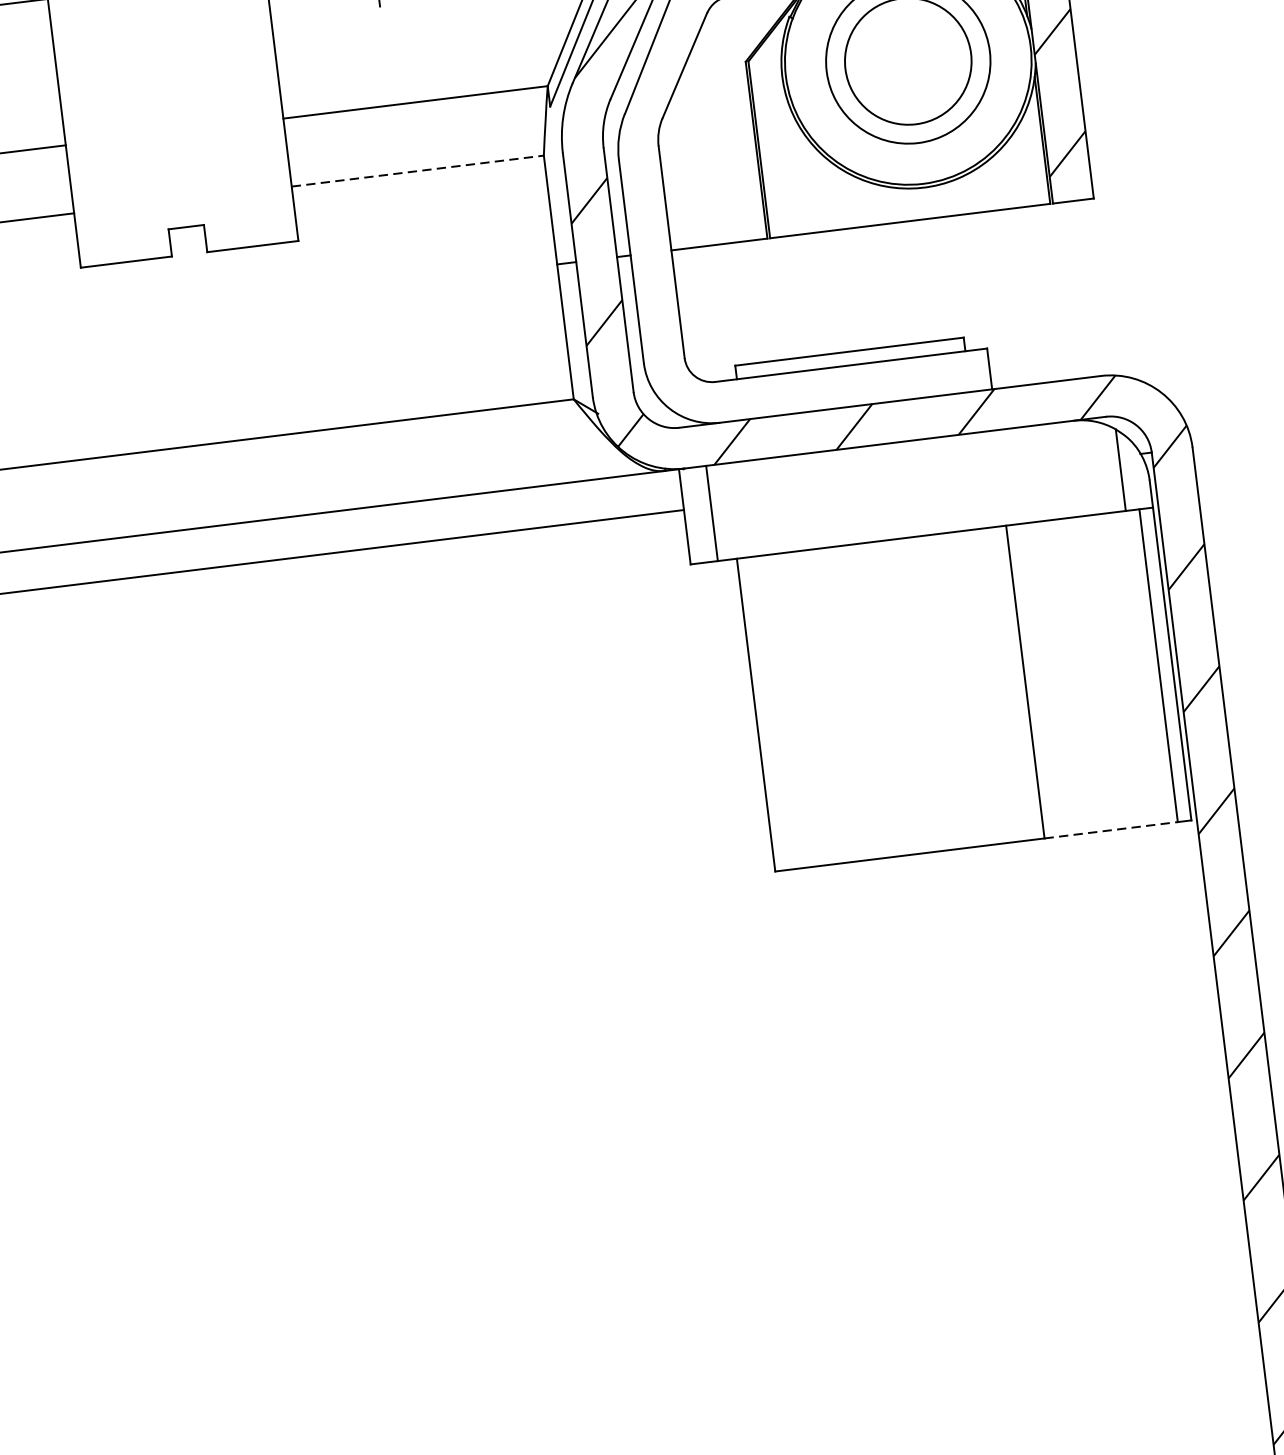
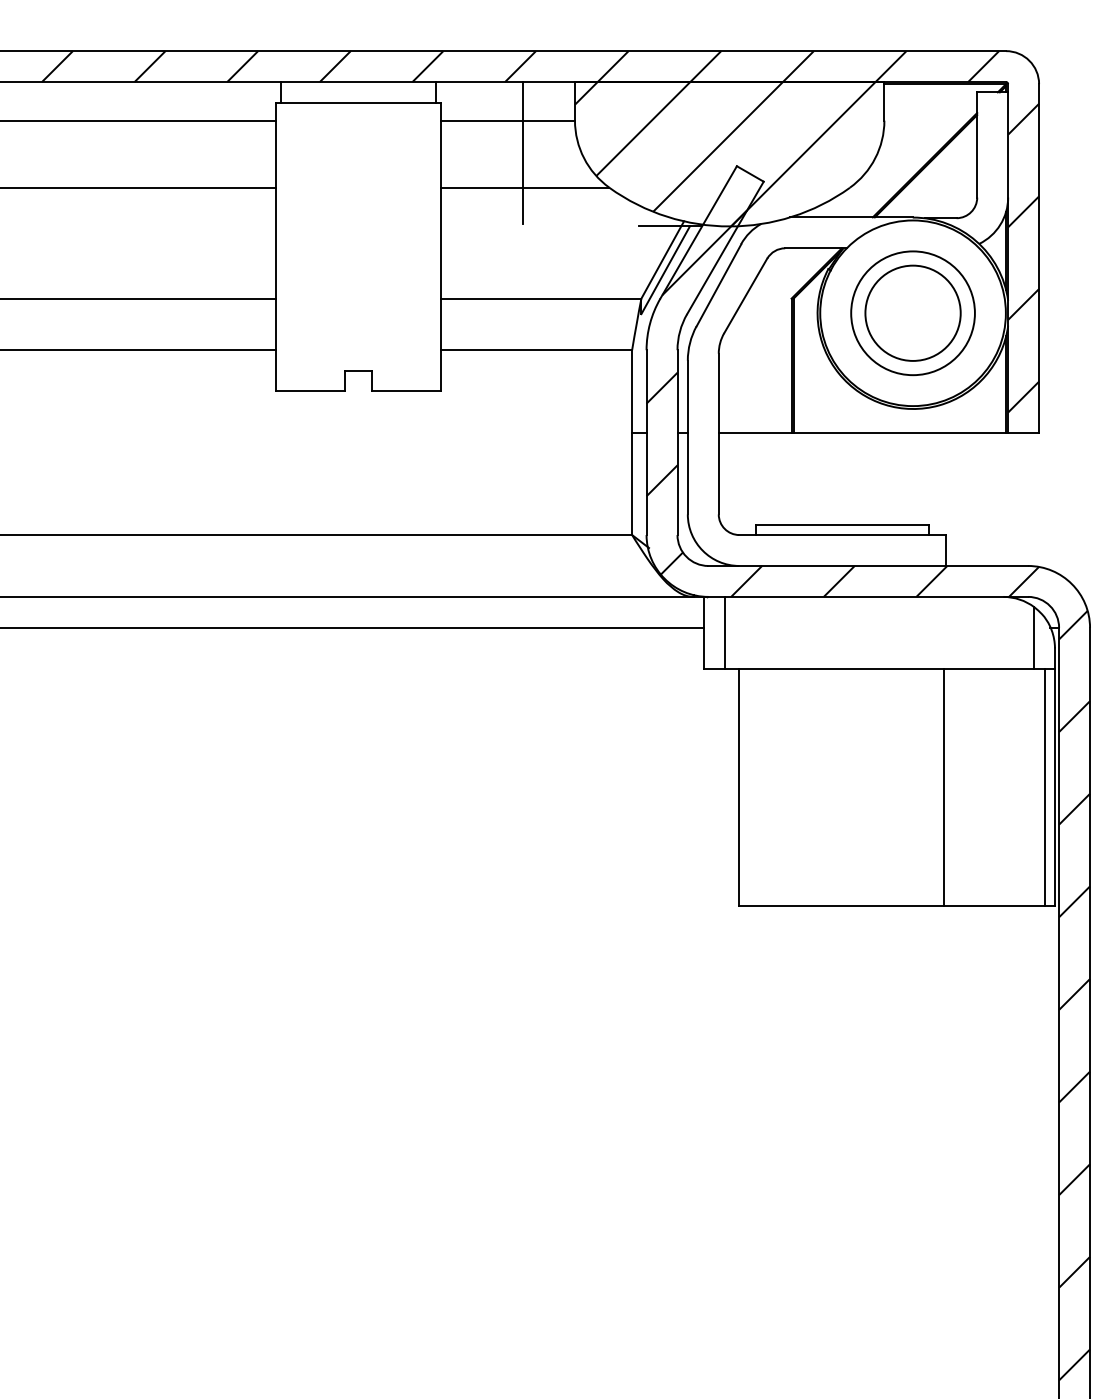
line: (417, 171) -> (536, 350), dashed -> solid
line: (1111, 830) -> (994, 906), dashed -> solid

